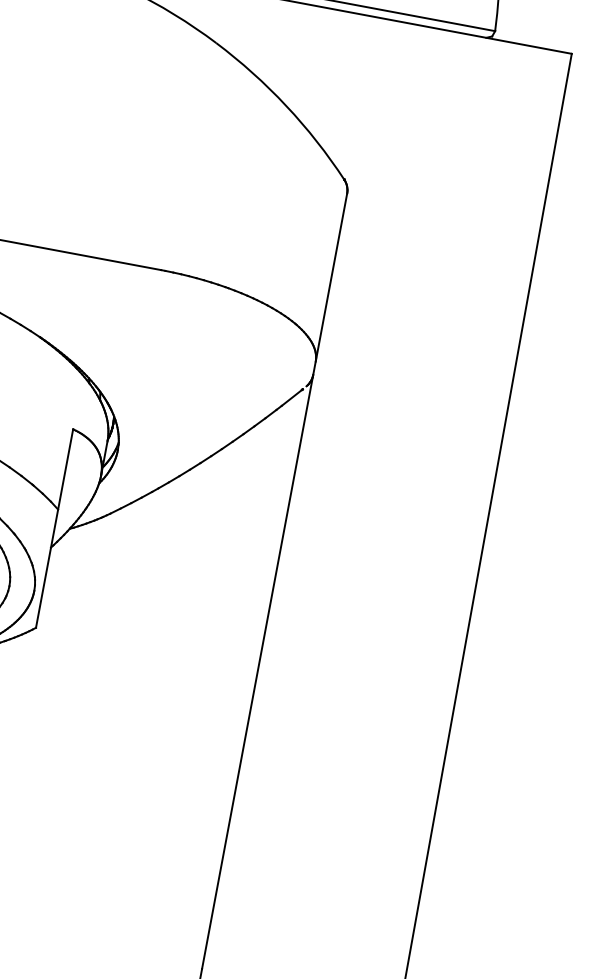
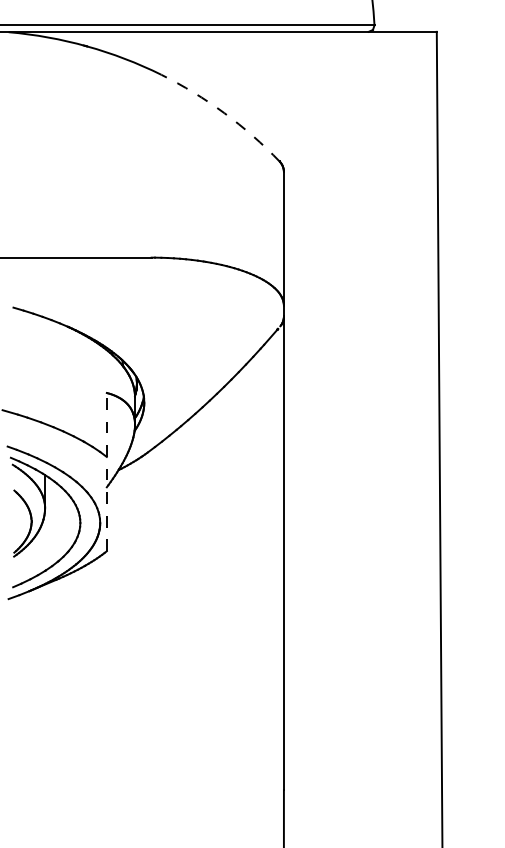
arc: (286, 106) -> (224, 113), solid -> dashed
line: (54, 527) -> (106, 471), solid -> dashed

